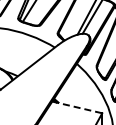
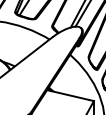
line: (77, 107) -> (70, 95), dashed -> solid

